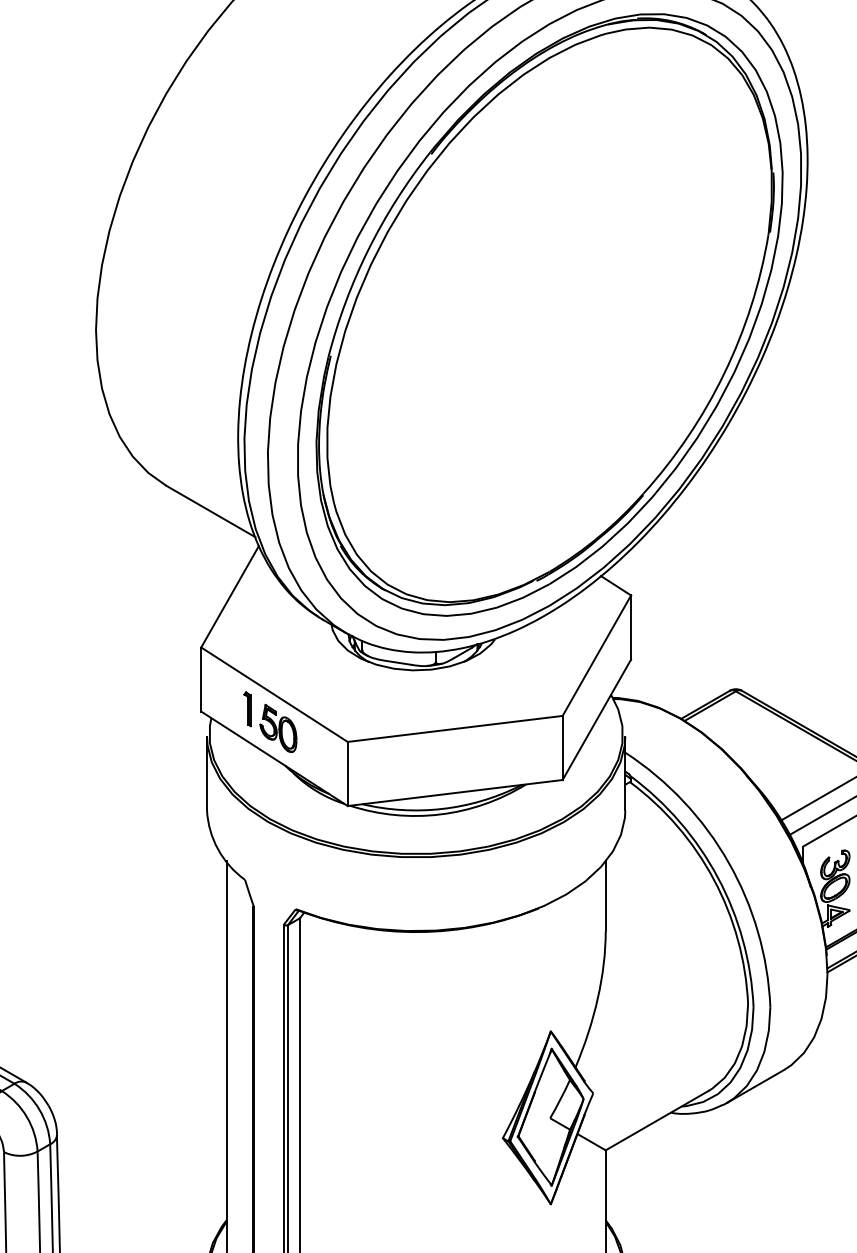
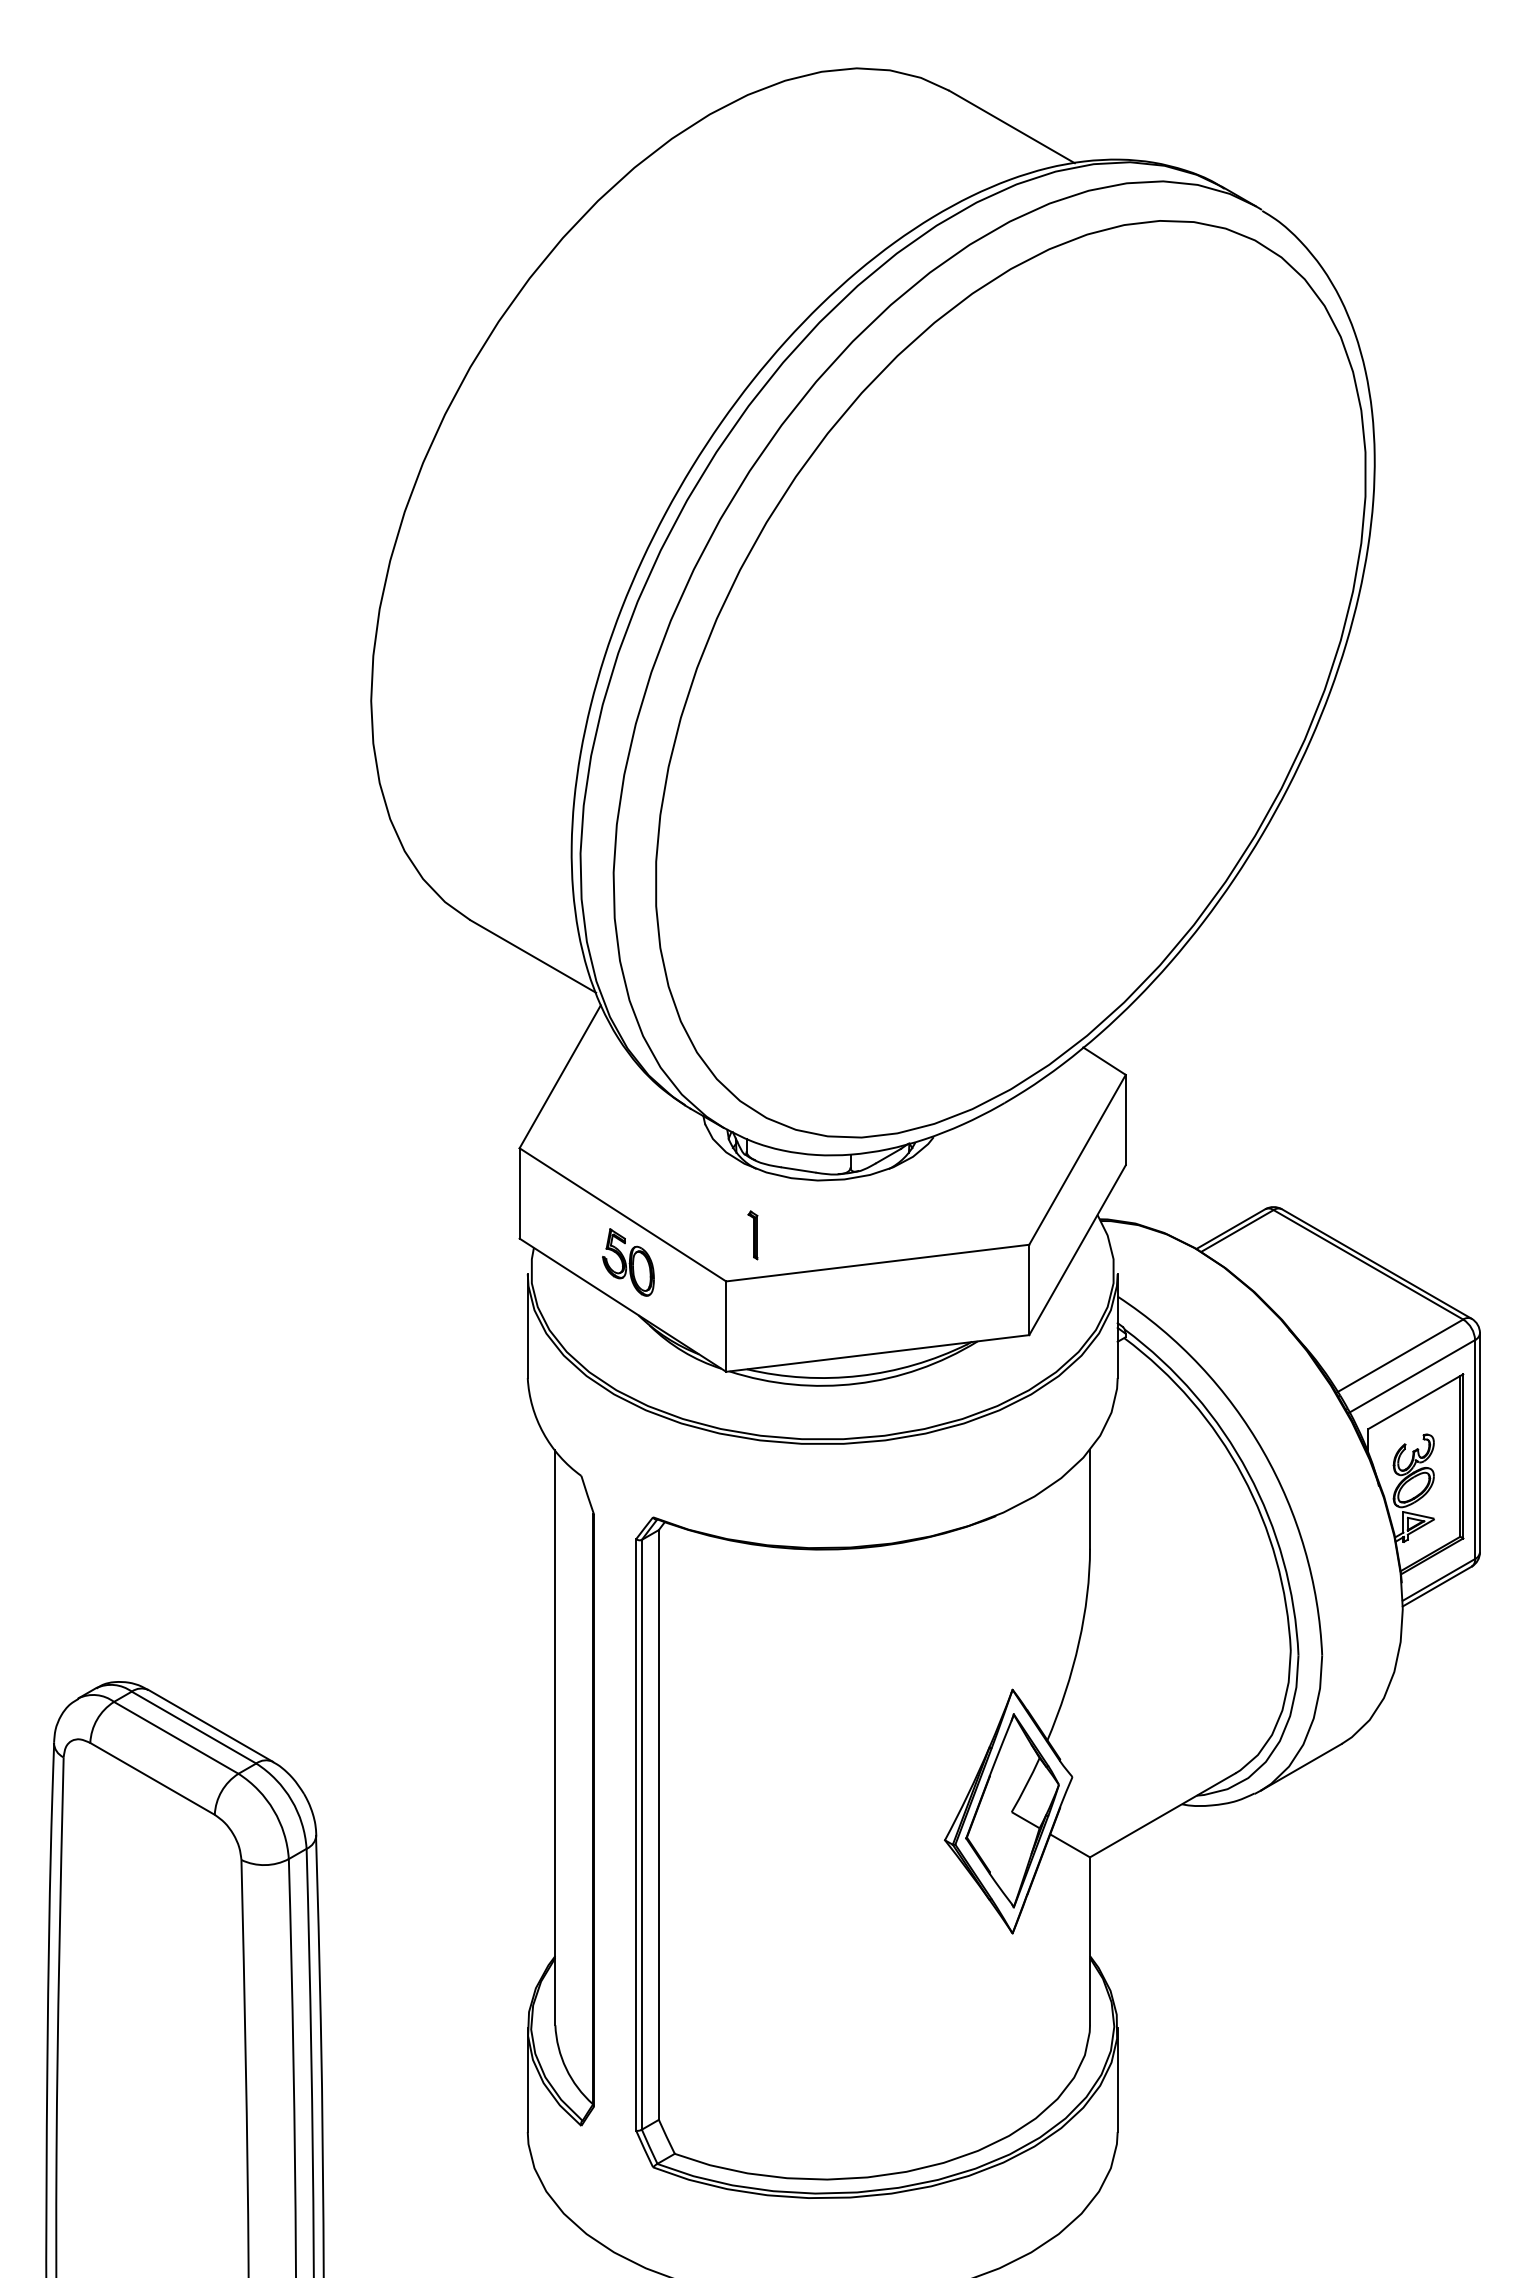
part: (549, 315) -> (1010, 679), removed
part: (247, 709) -> (752, 1235), moved

